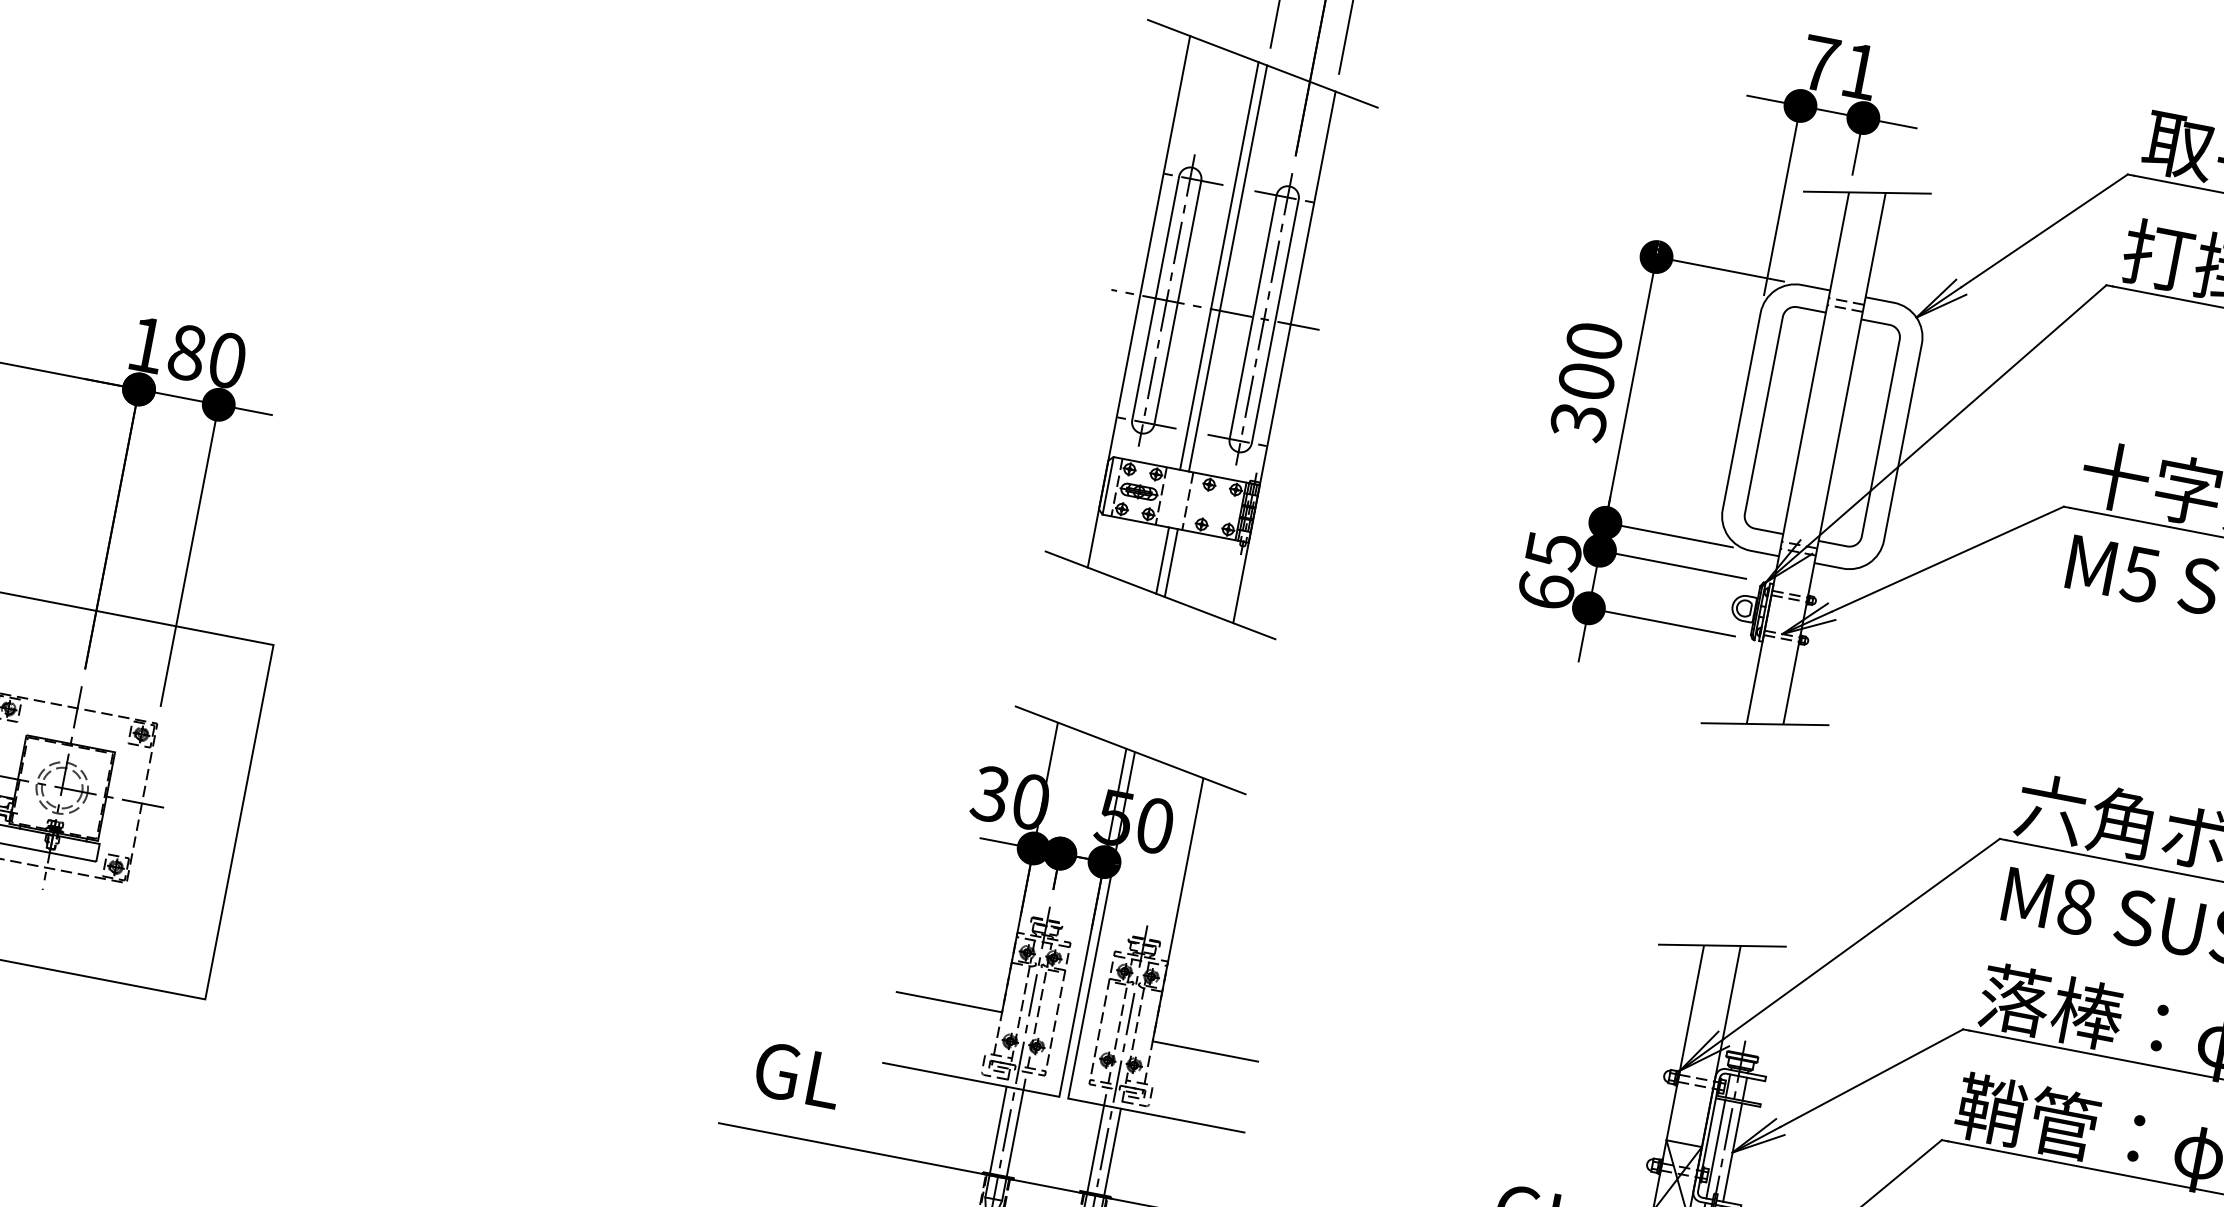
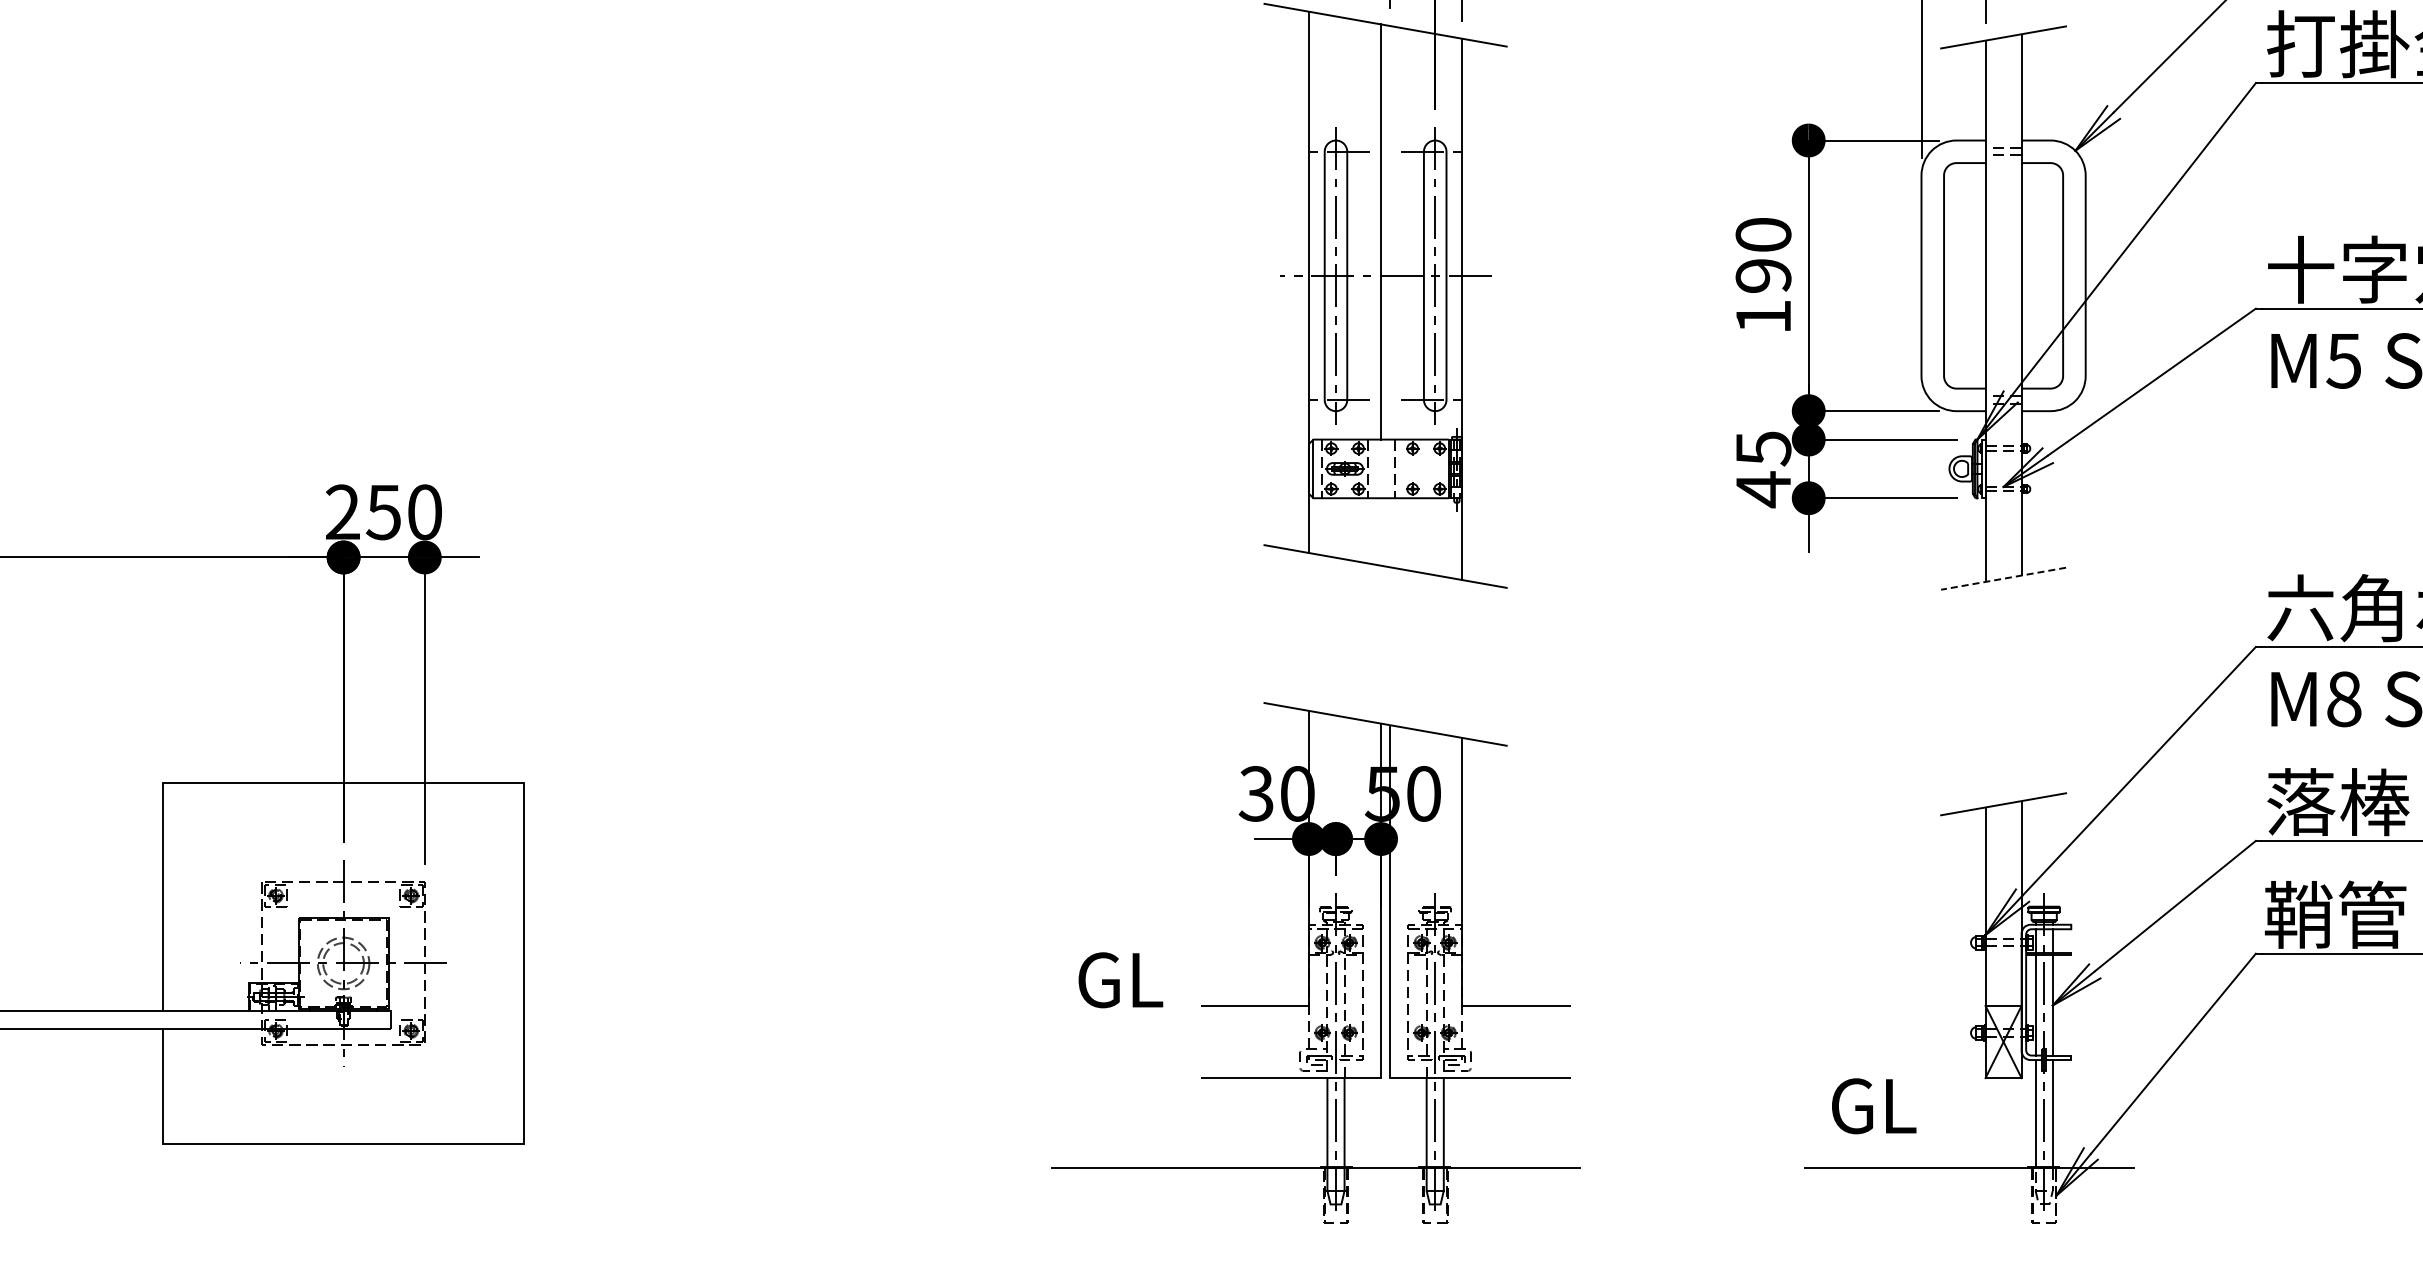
line: (1228, 268) -> (1390, 232), removed
text: (167, 349) -> (363, 512), 180 -> 250
text: (1582, 401) -> (1763, 296), 300 -> 190
line: (1163, 560) -> (1381, 531), removed
line: (1171, 562) -> (1390, 532), removed
text: (1546, 591) -> (1763, 489), 65 -> 45
line: (1765, 723) -> (2003, 578), solid -> dashed
text: (798, 1075) -> (1120, 980), moved

